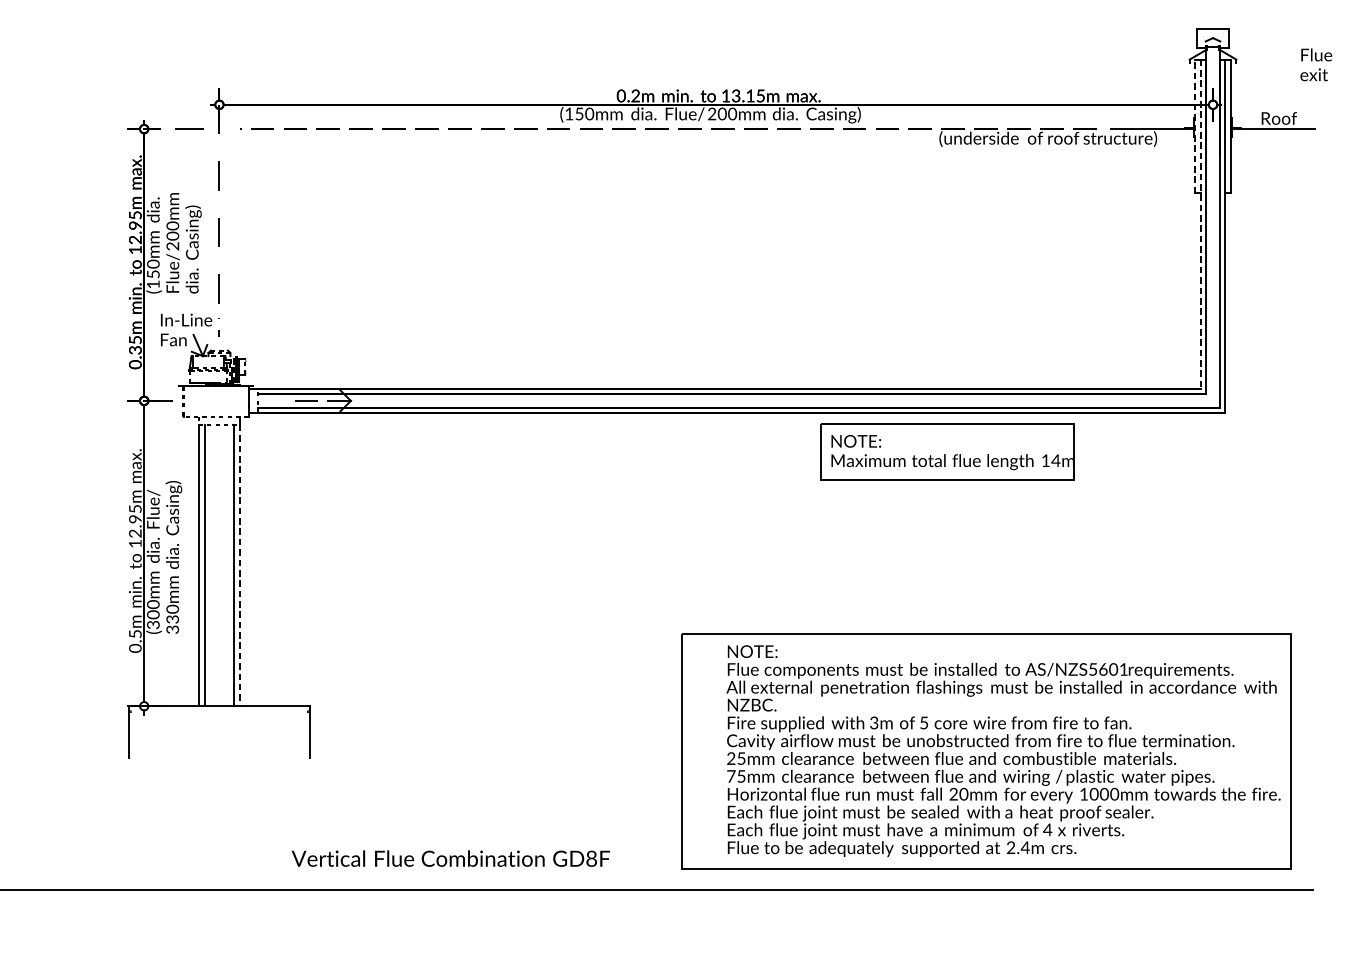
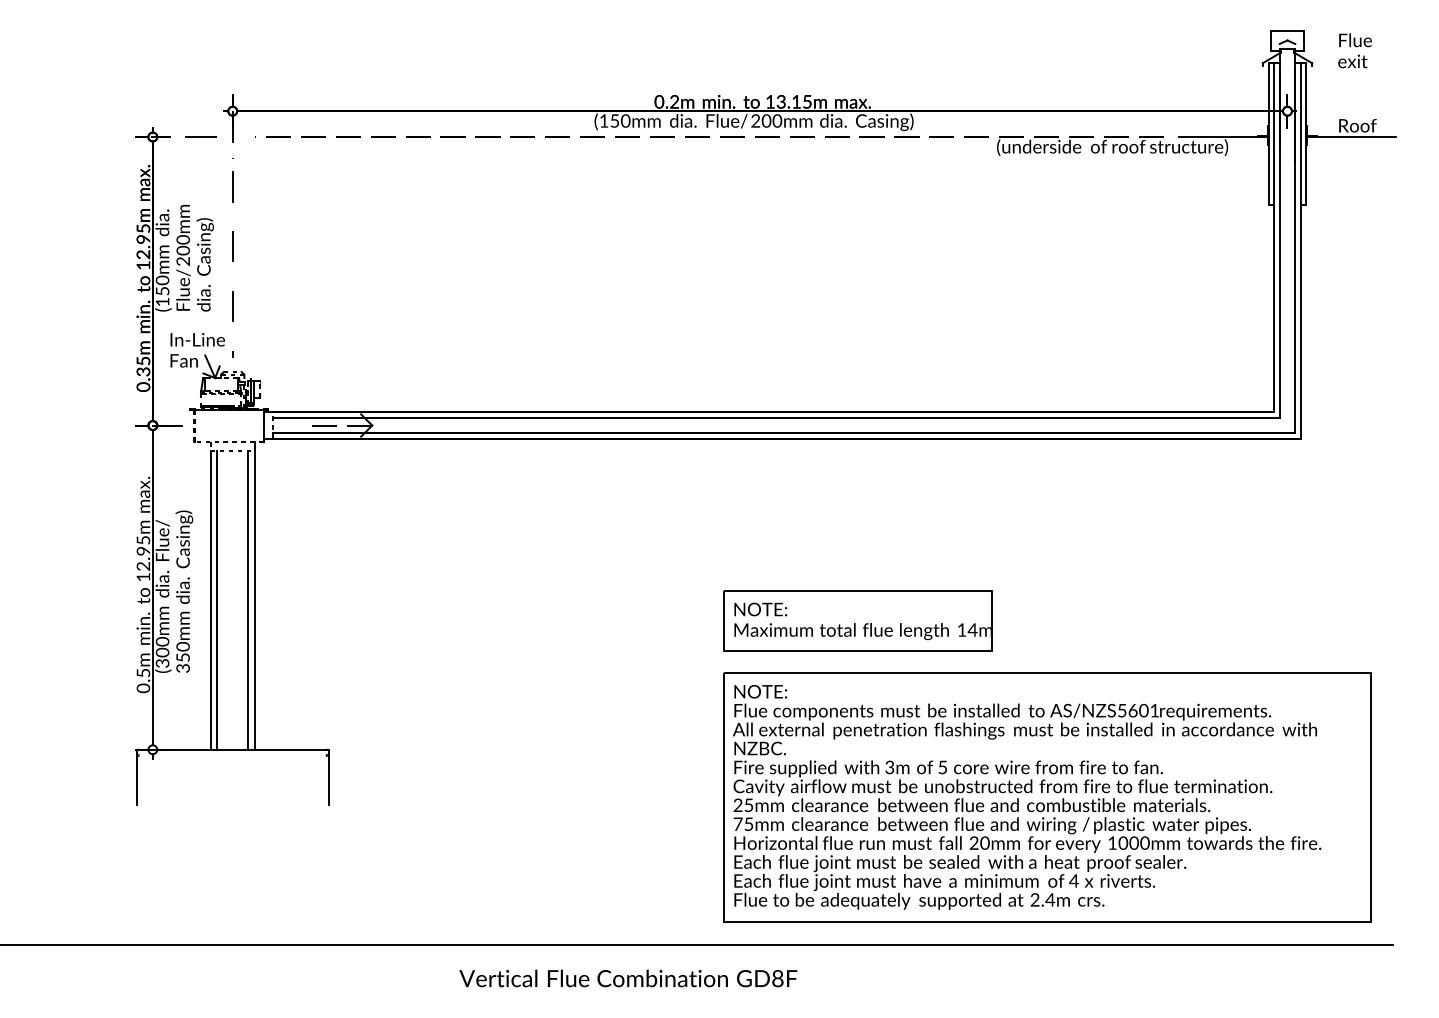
text: (1315, 64) -> (1354, 50), moved
line: (1195, 125) -> (1268, 133), dashed -> solid
line: (1200, 223) -> (1274, 237), dashed -> solid
part: (947, 451) -> (857, 620), moved
line: (239, 565) -> (254, 600), dashed -> solid
text: (172, 619) -> (182, 657), 330mm -> 350mm
text: (1003, 751) -> (1027, 797), moved
text: (450, 858) -> (628, 978), moved

